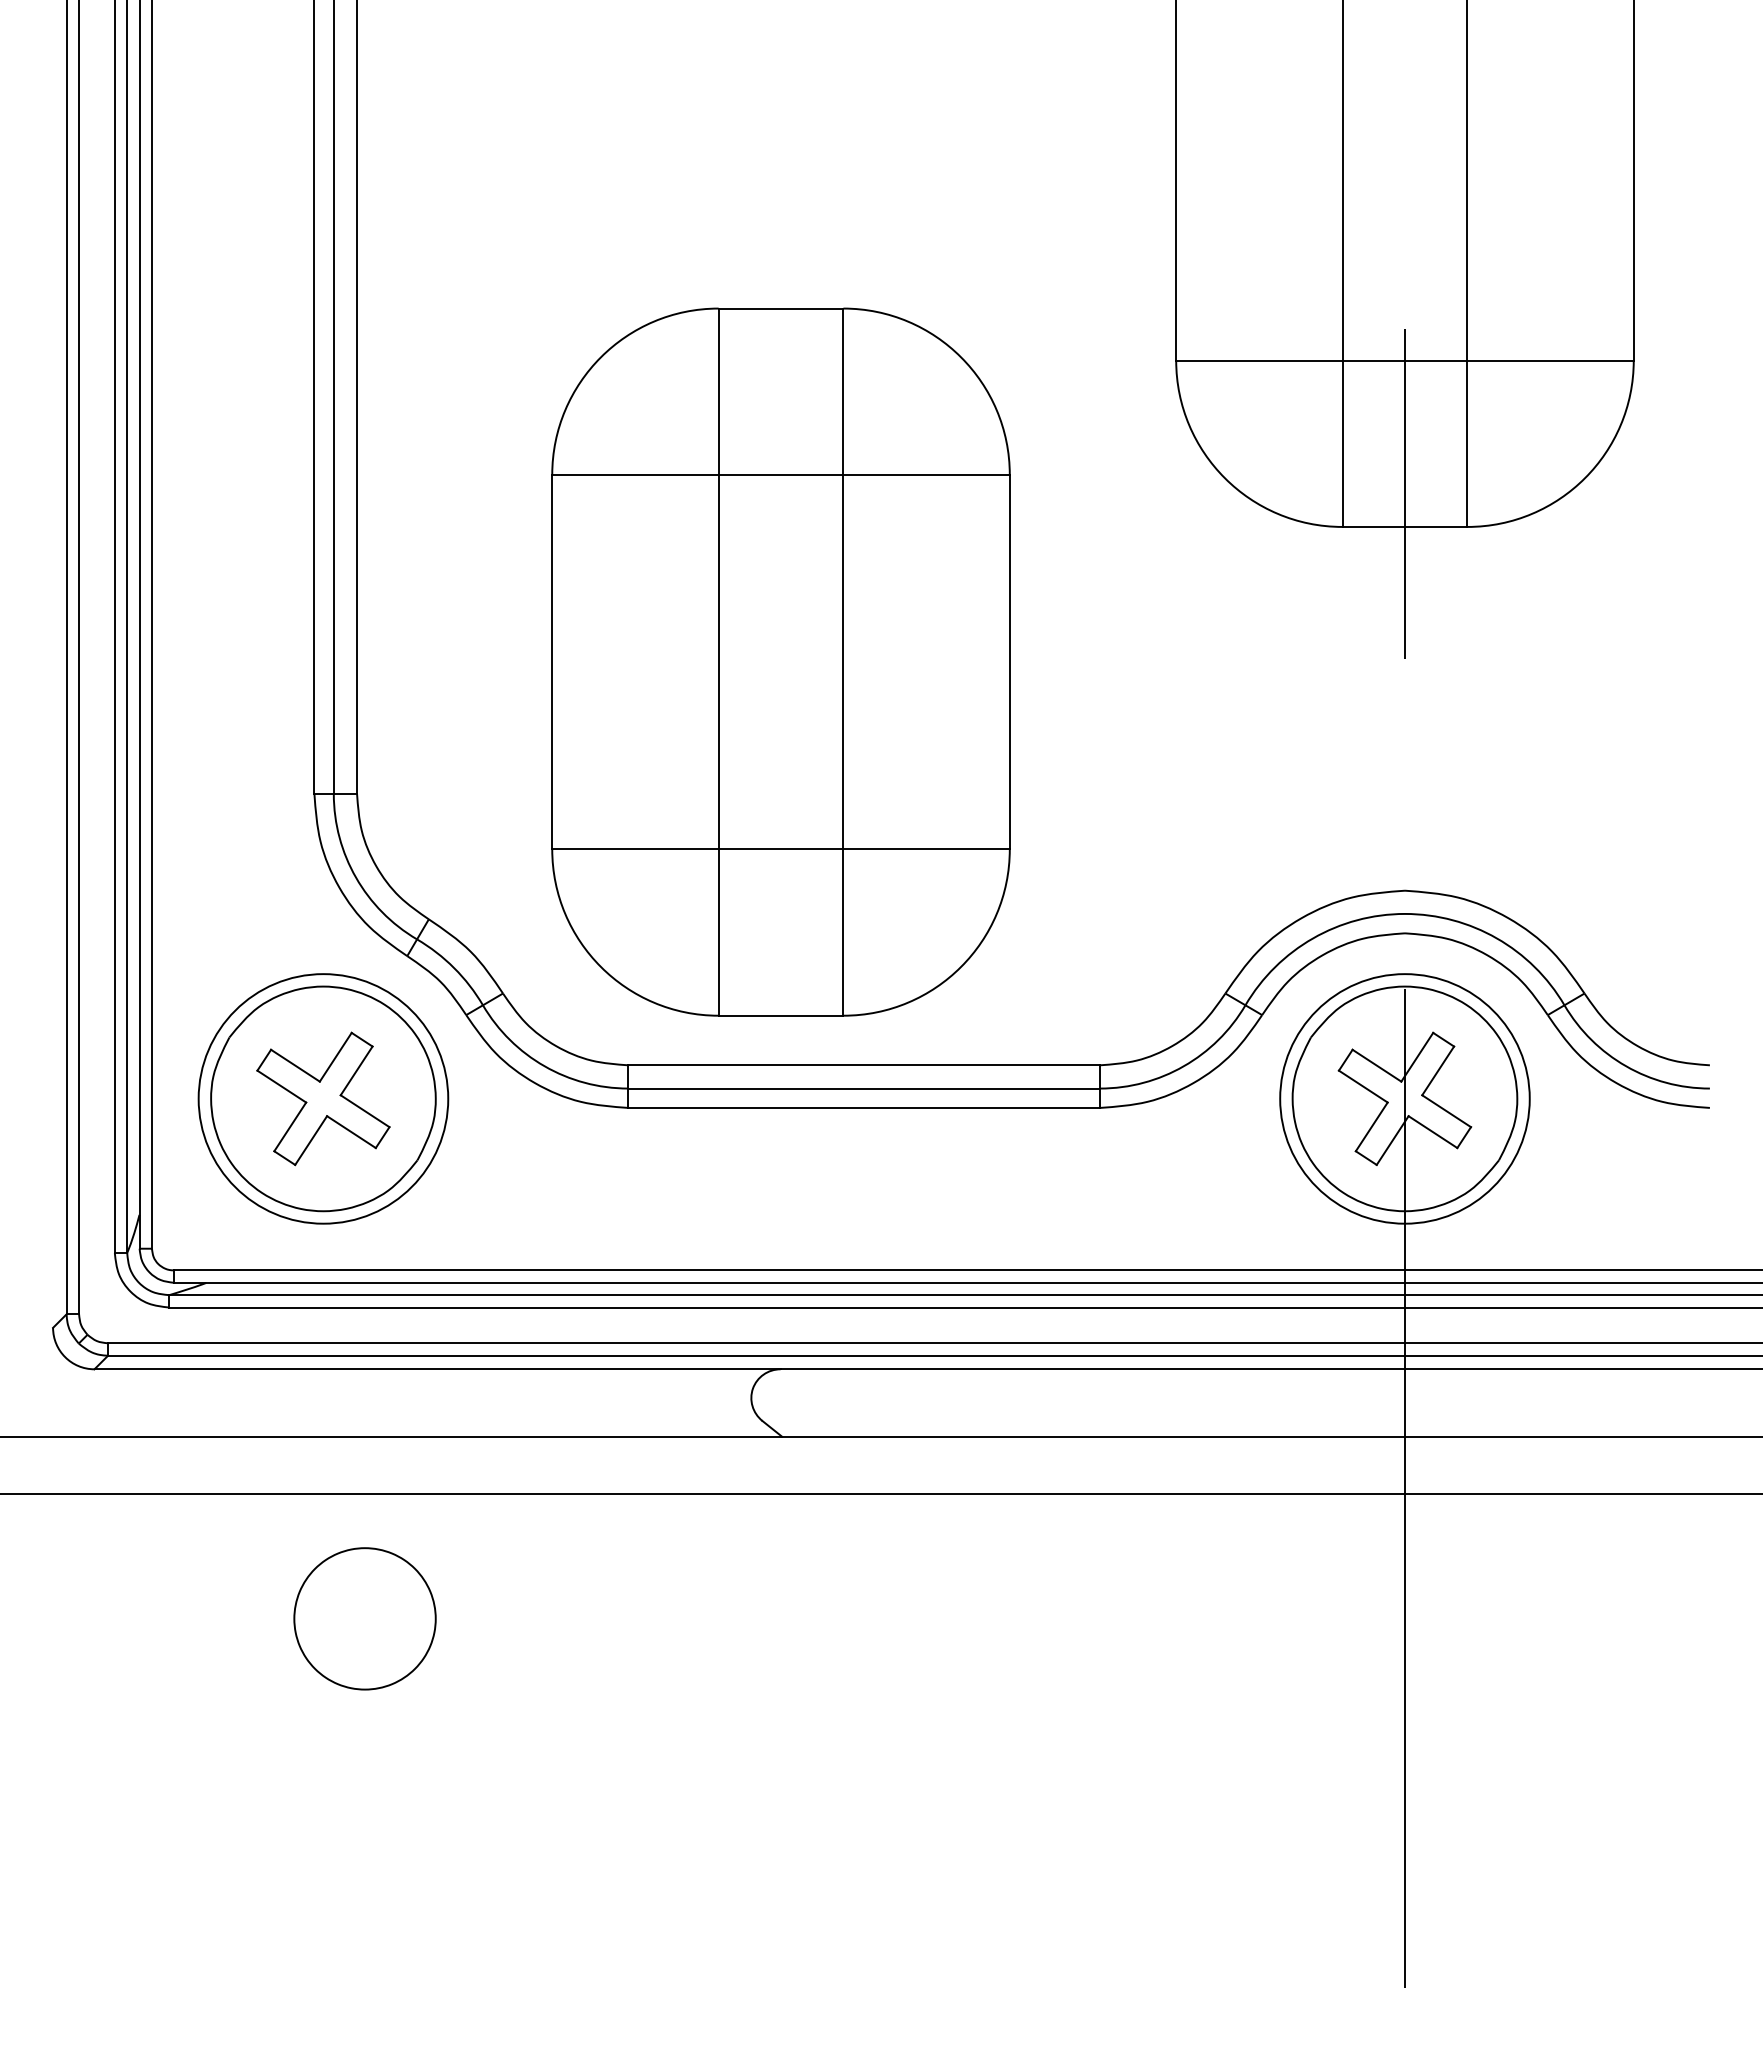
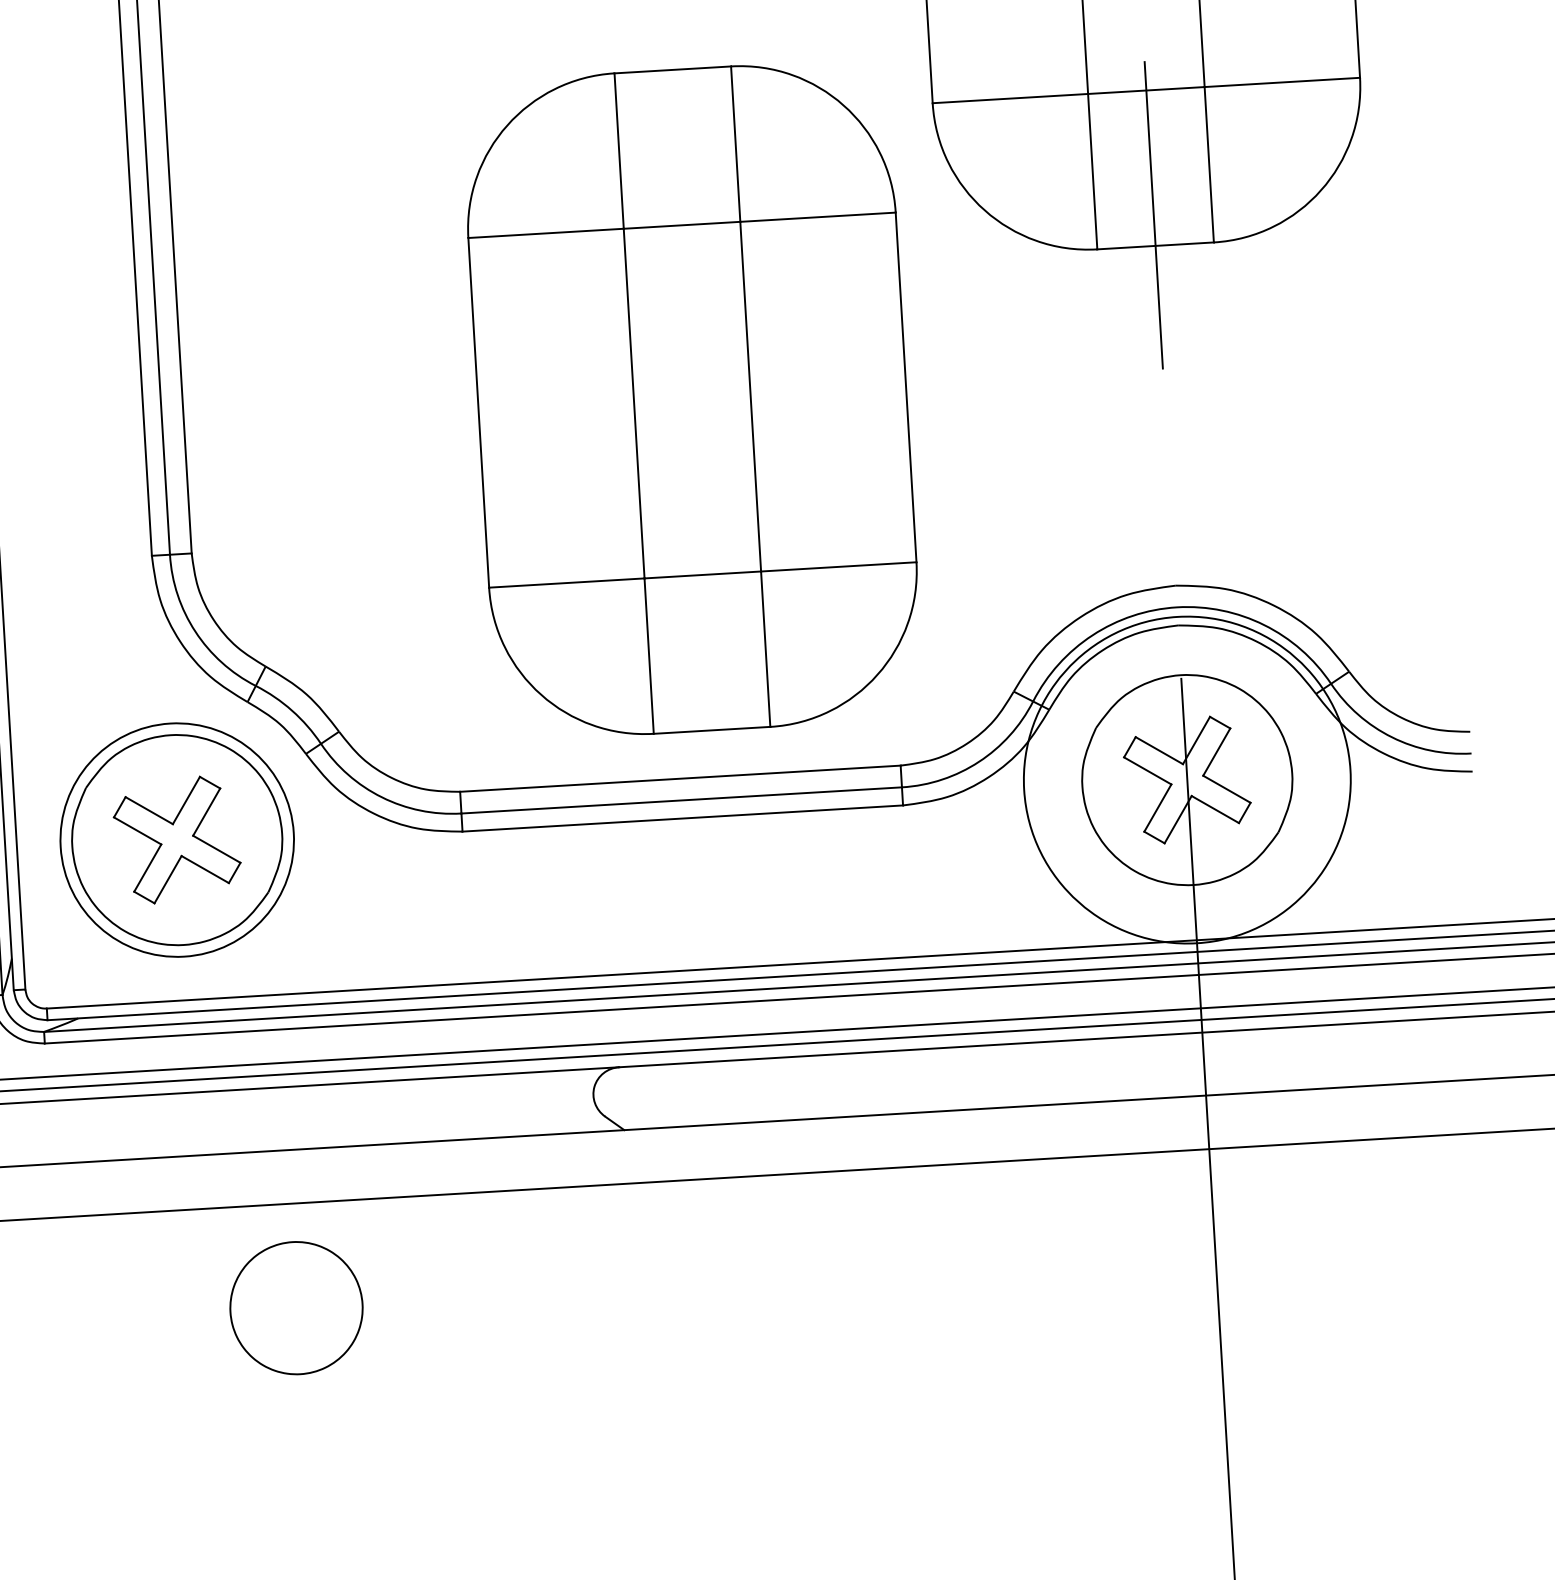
part: (780, 661) -> (691, 399), moved
circle: (1404, 1098) -> (1186, 779), size x1.4
part: (364, 1618) -> (295, 1307), moved

